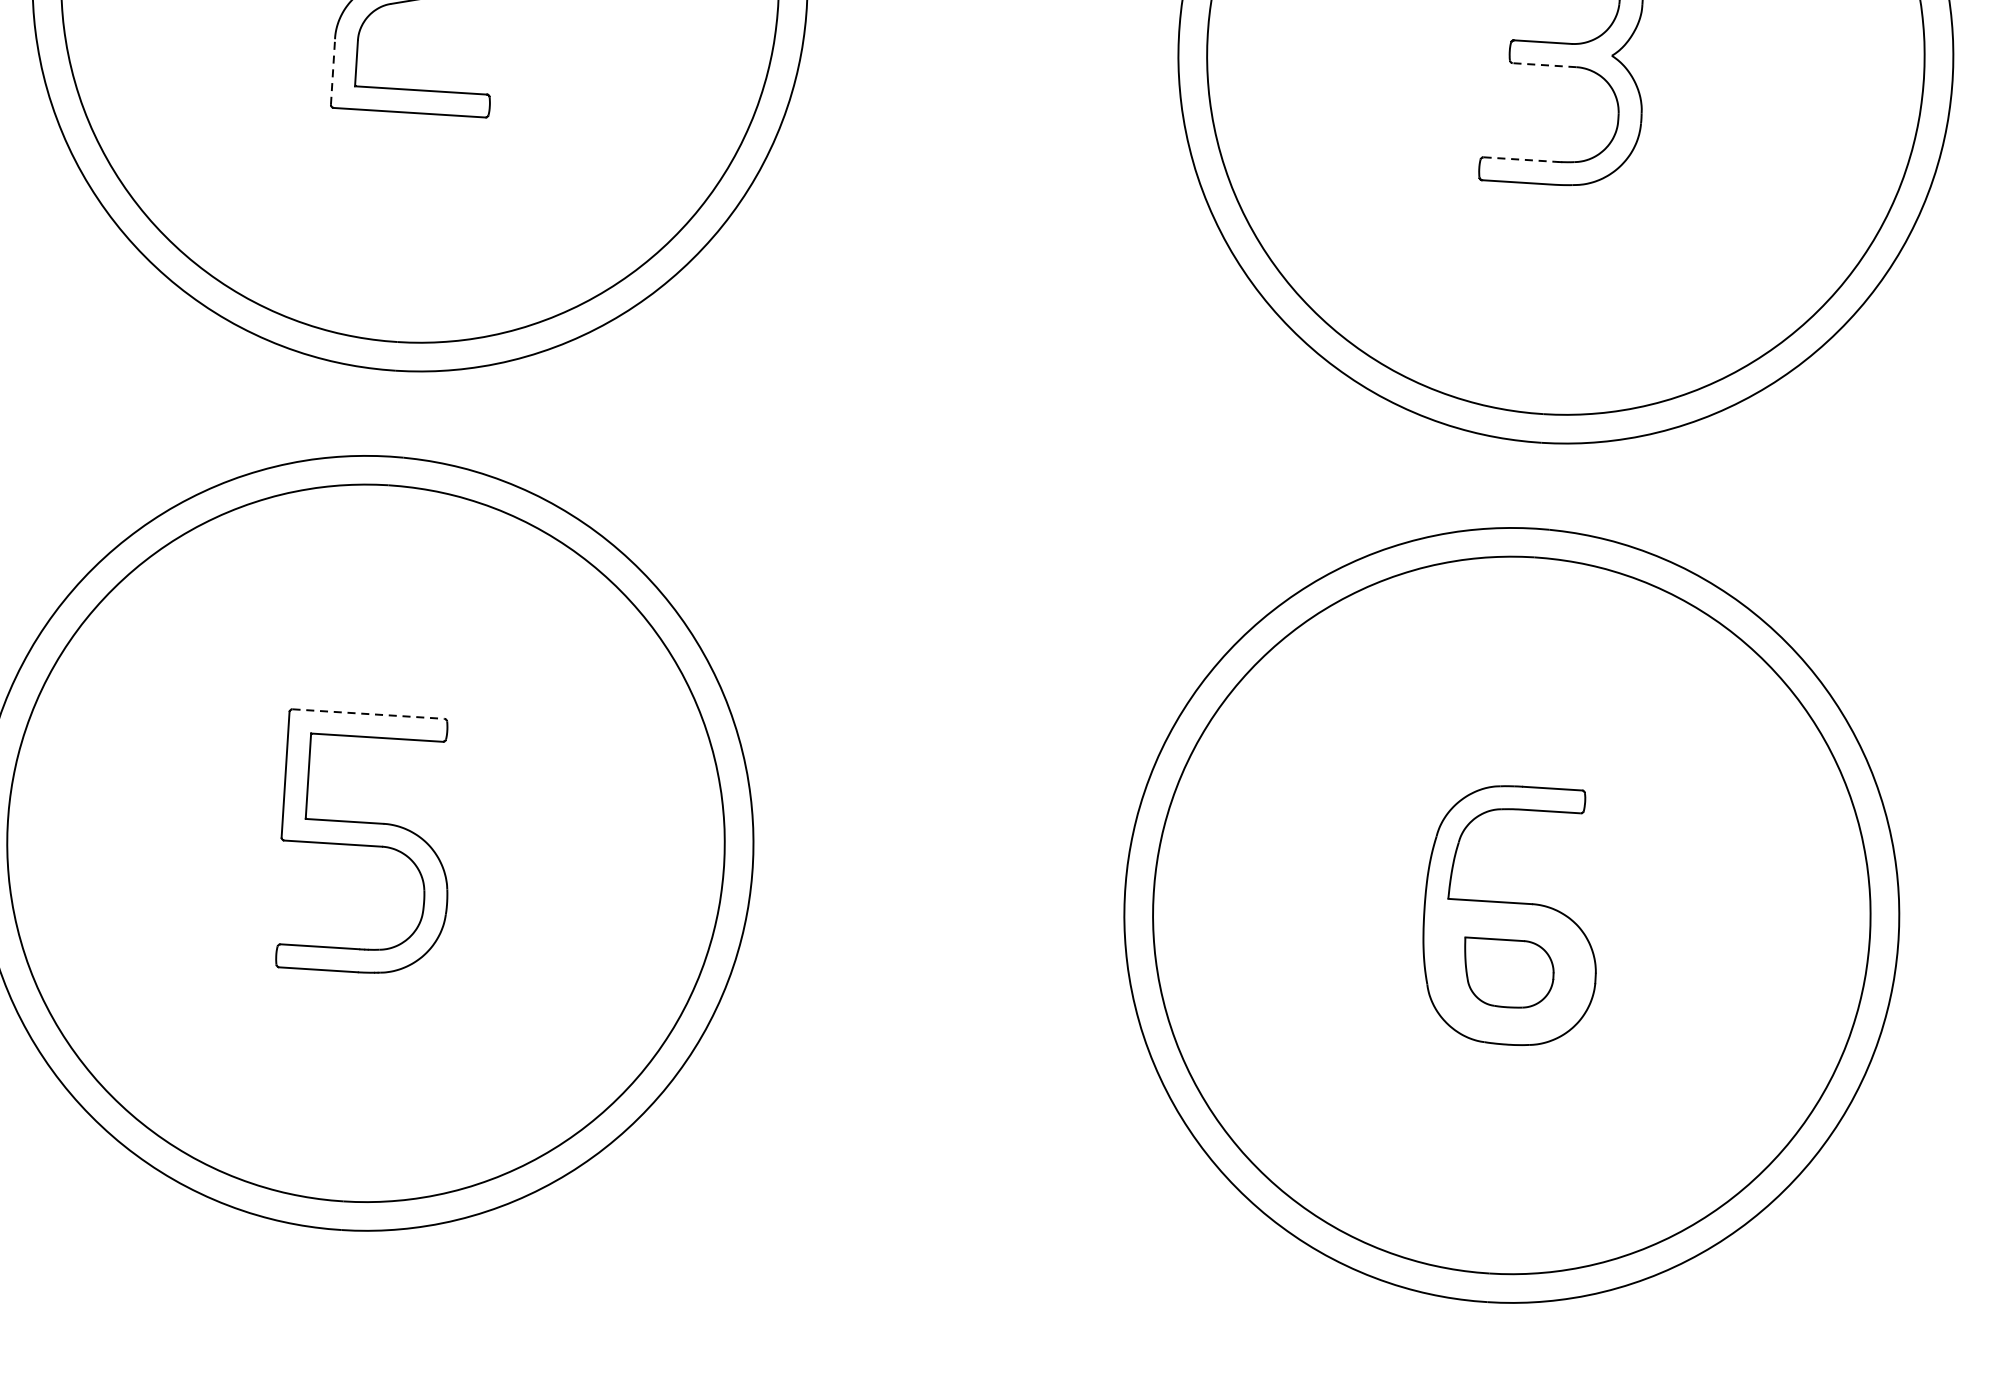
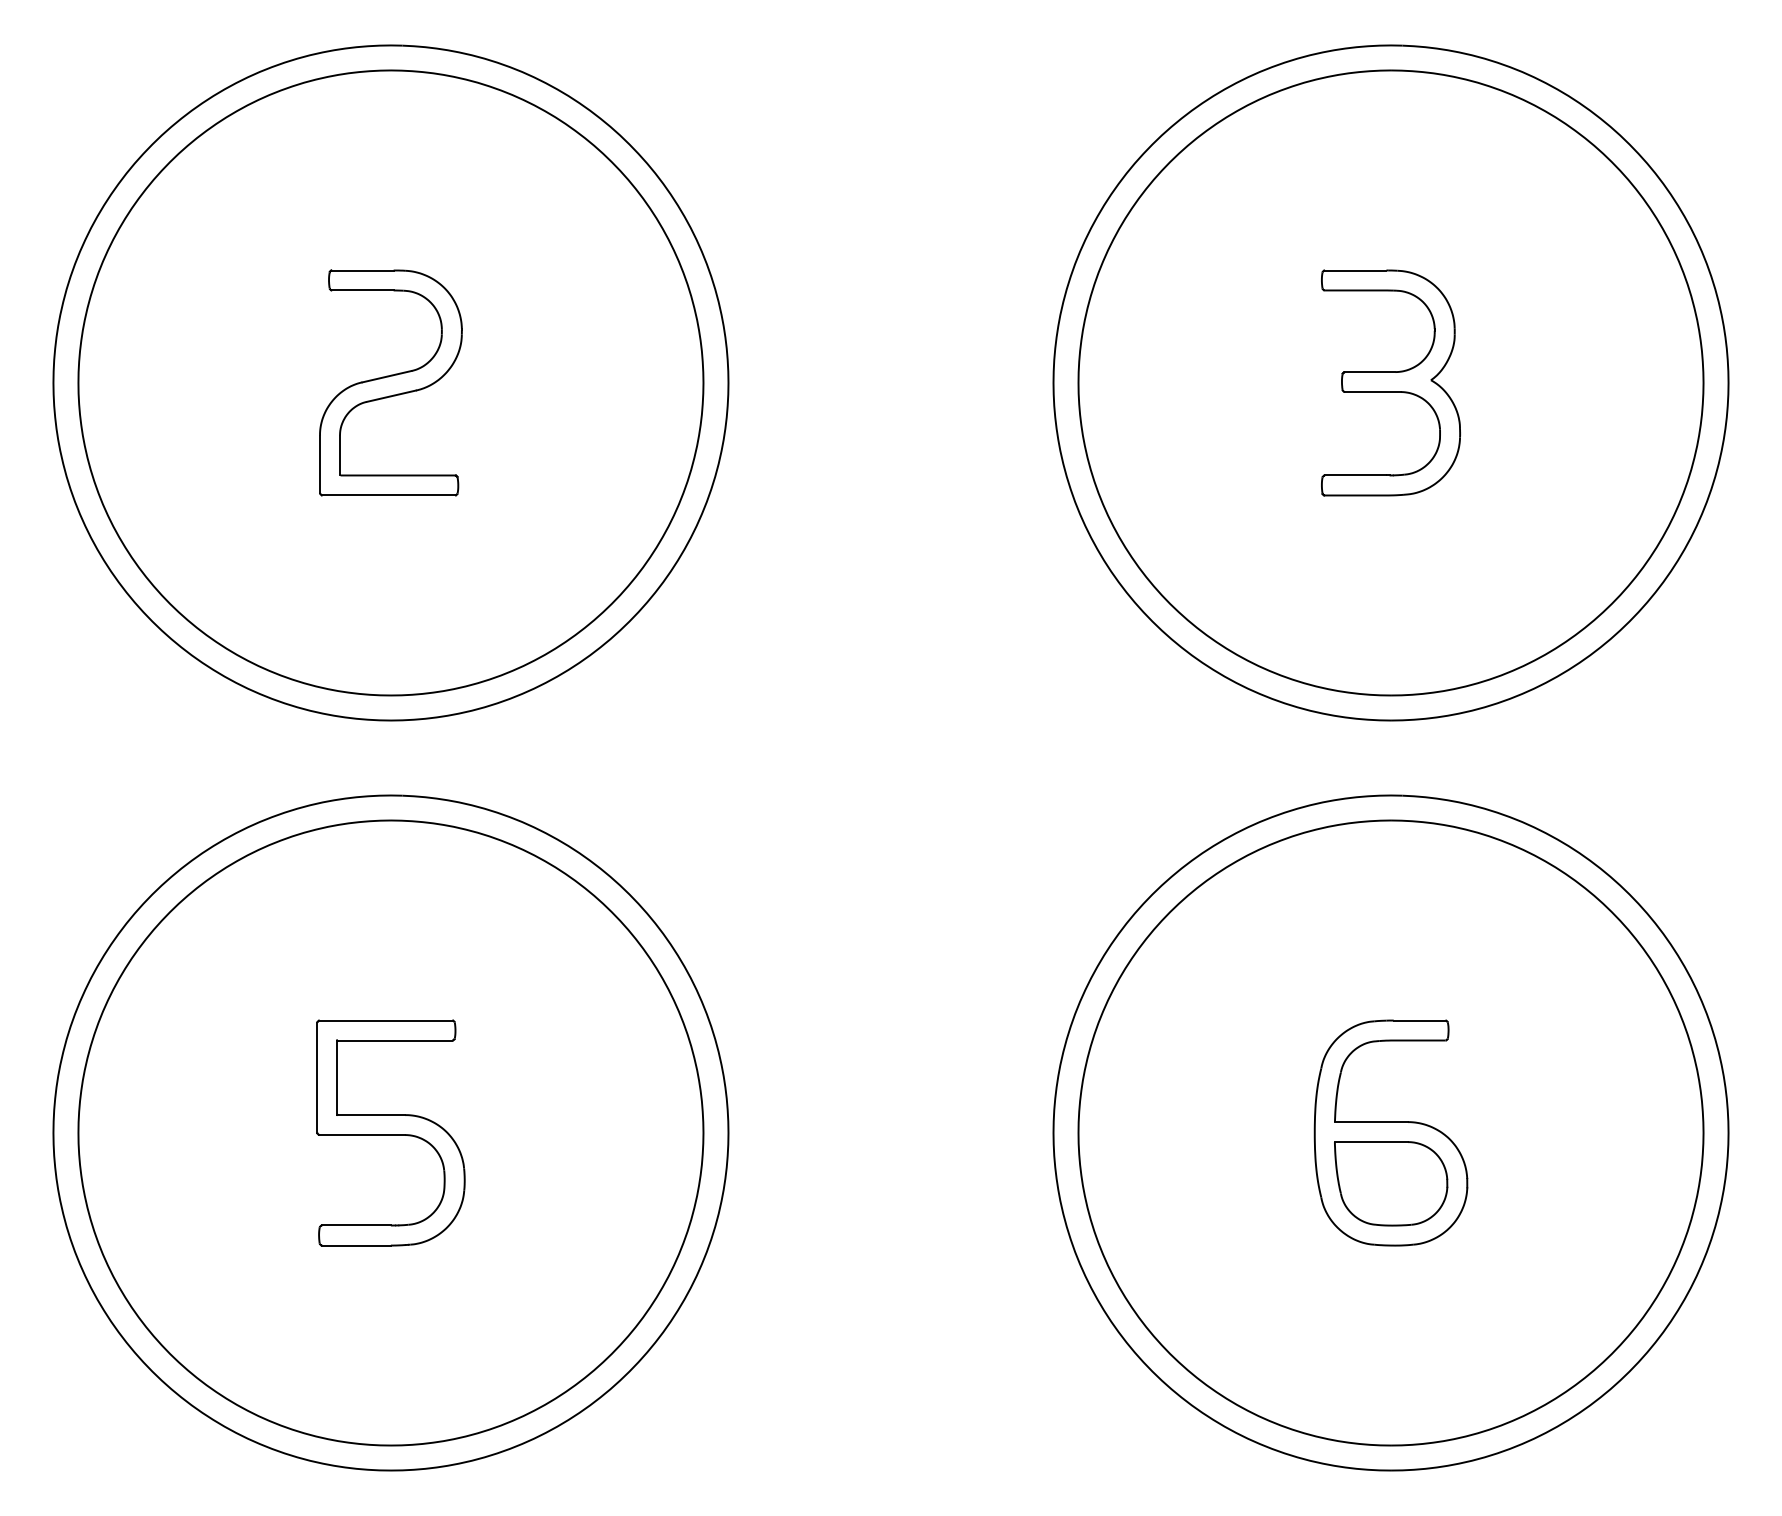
line: (1543, 65) -> (1372, 392), dashed -> solid
line: (333, 72) -> (320, 464), dashed -> solid
line: (1518, 159) -> (1355, 475), dashed -> solid
line: (369, 714) -> (386, 1020), dashed -> solid
part: (1508, 973) -> (1391, 1183), size x1.43

